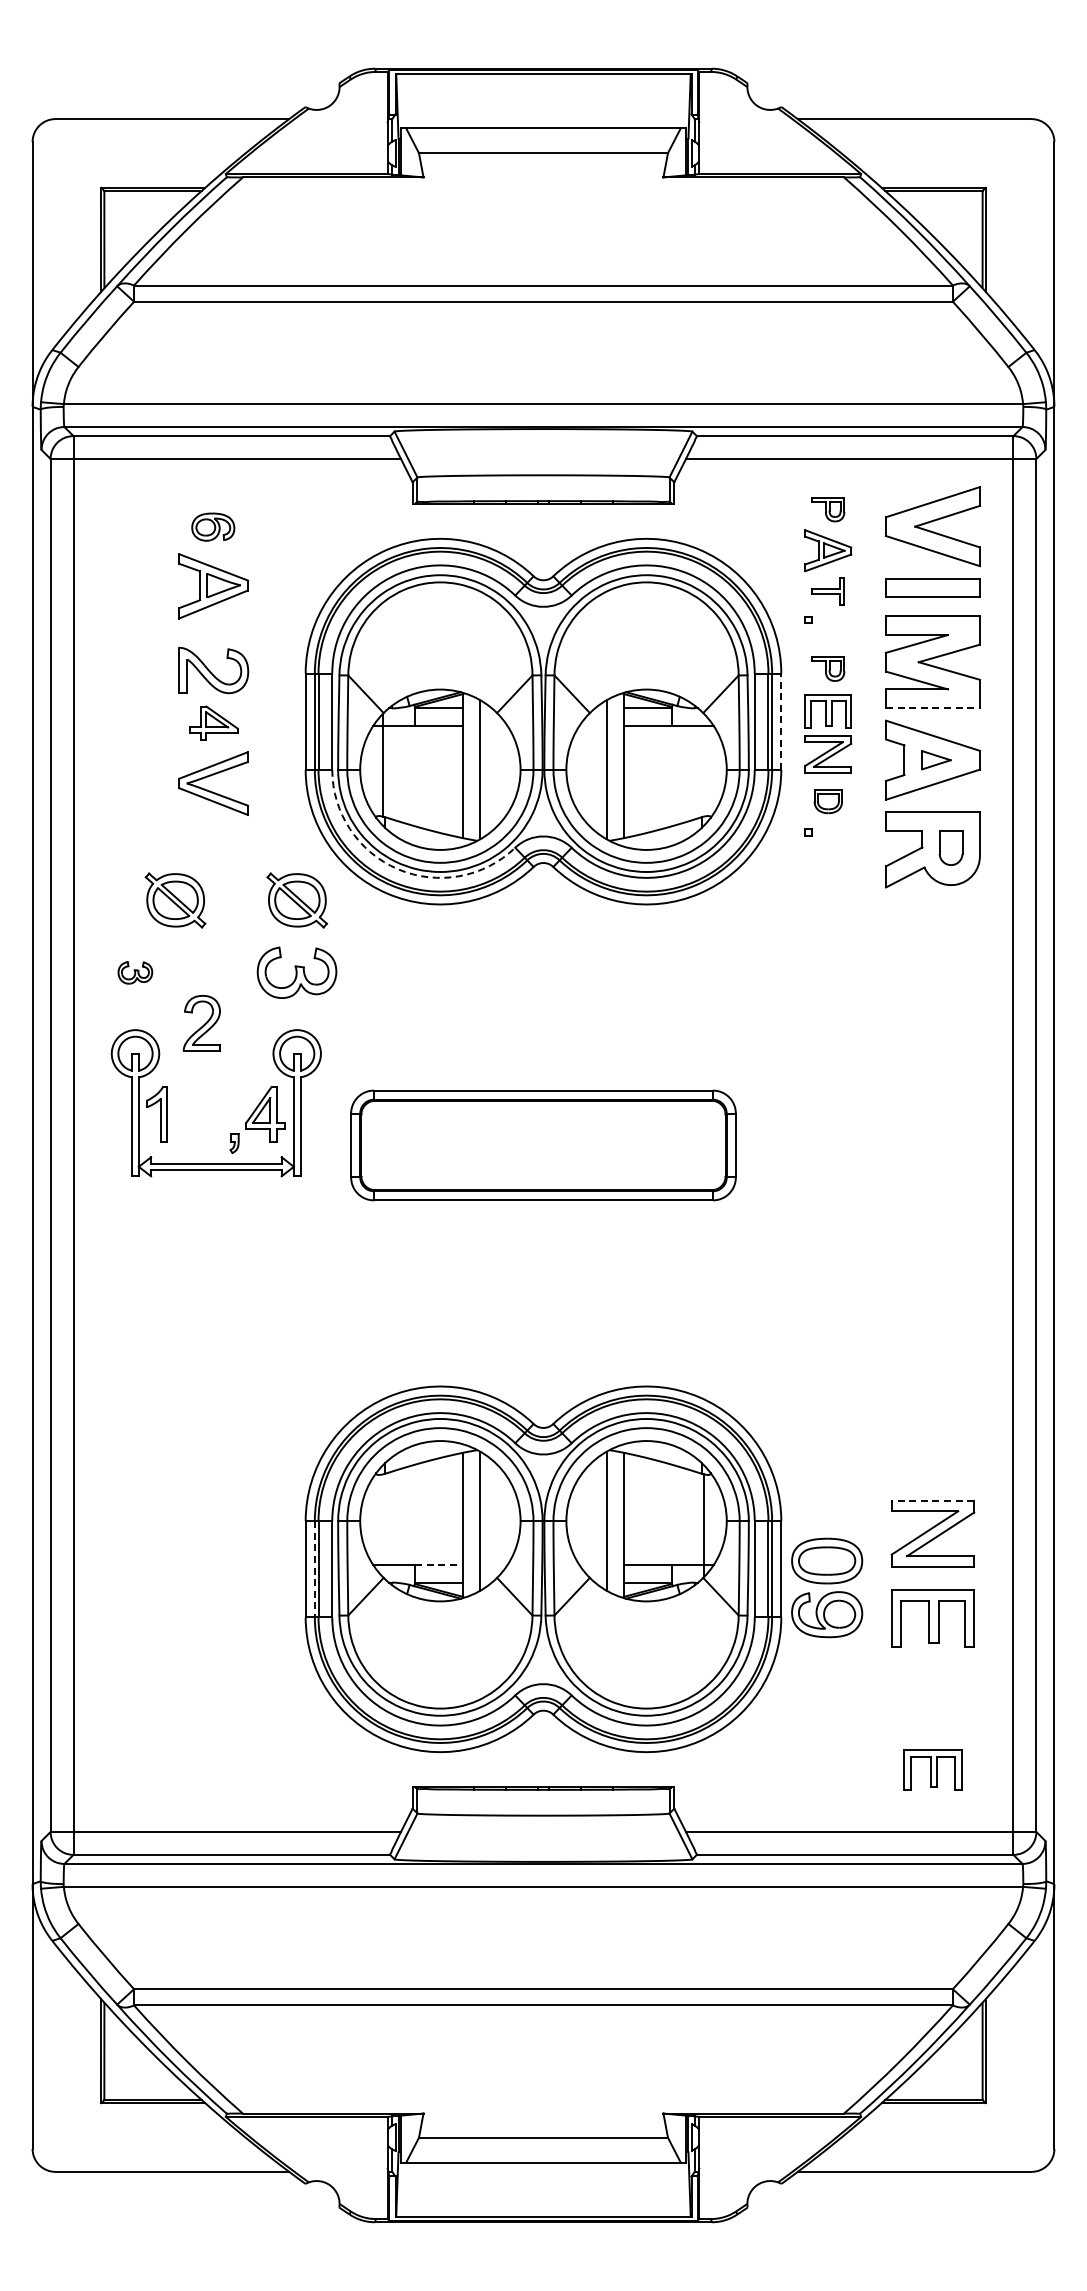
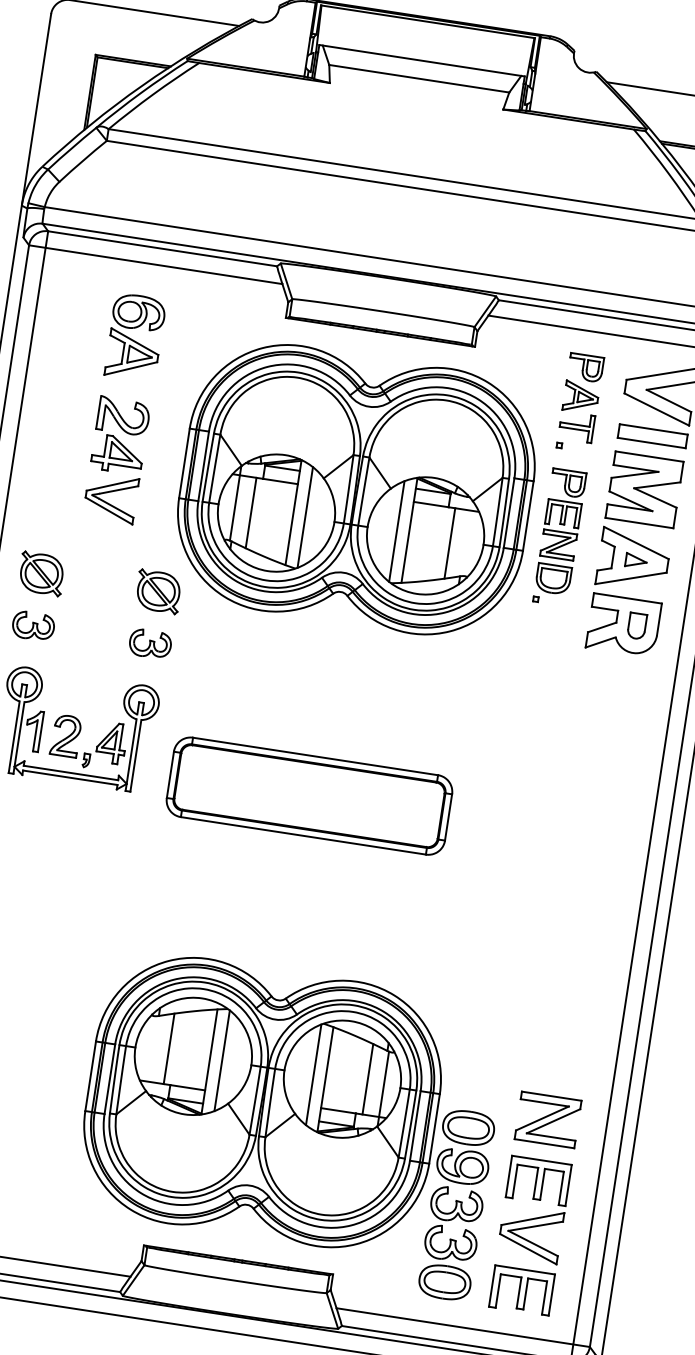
part: (828, 509) -> (585, 367), size x1.43
part: (213, 526) -> (139, 312), size x1.67
part: (827, 591) -> (576, 427), size x1.43
part: (828, 668) -> (568, 482), size x1.43
line: (932, 708) -> (639, 523), dashed -> solid
line: (781, 721) -> (528, 515), dashed -> solid
part: (213, 722) -> (117, 453), size x1.43
line: (406, 774) -> (251, 512), added
line: (680, 774) -> (449, 543), added
part: (828, 801) -> (553, 578), size x1.67
arc: (397, 869) -> (234, 580), dashed -> solid
part: (175, 900) -> (41, 573), moved
part: (135, 972) -> (33, 625), size x1.67
part: (296, 972) -> (150, 643), size x0.71
part: (201, 1023) -> (65, 735), moved
line: (932, 1500) -> (551, 1095), dashed -> solid
line: (406, 1515) -> (169, 1048), added
line: (680, 1515) -> (367, 1078), added
line: (439, 1564) -> (187, 1087), dashed -> solid
line: (314, 1569) -> (97, 1077), dashed -> solid
part: (931, 1683) -> (530, 1228), added
part: (827, 1720) -> (451, 1243), added
part: (932, 1769) -> (521, 1290), size x1.43

